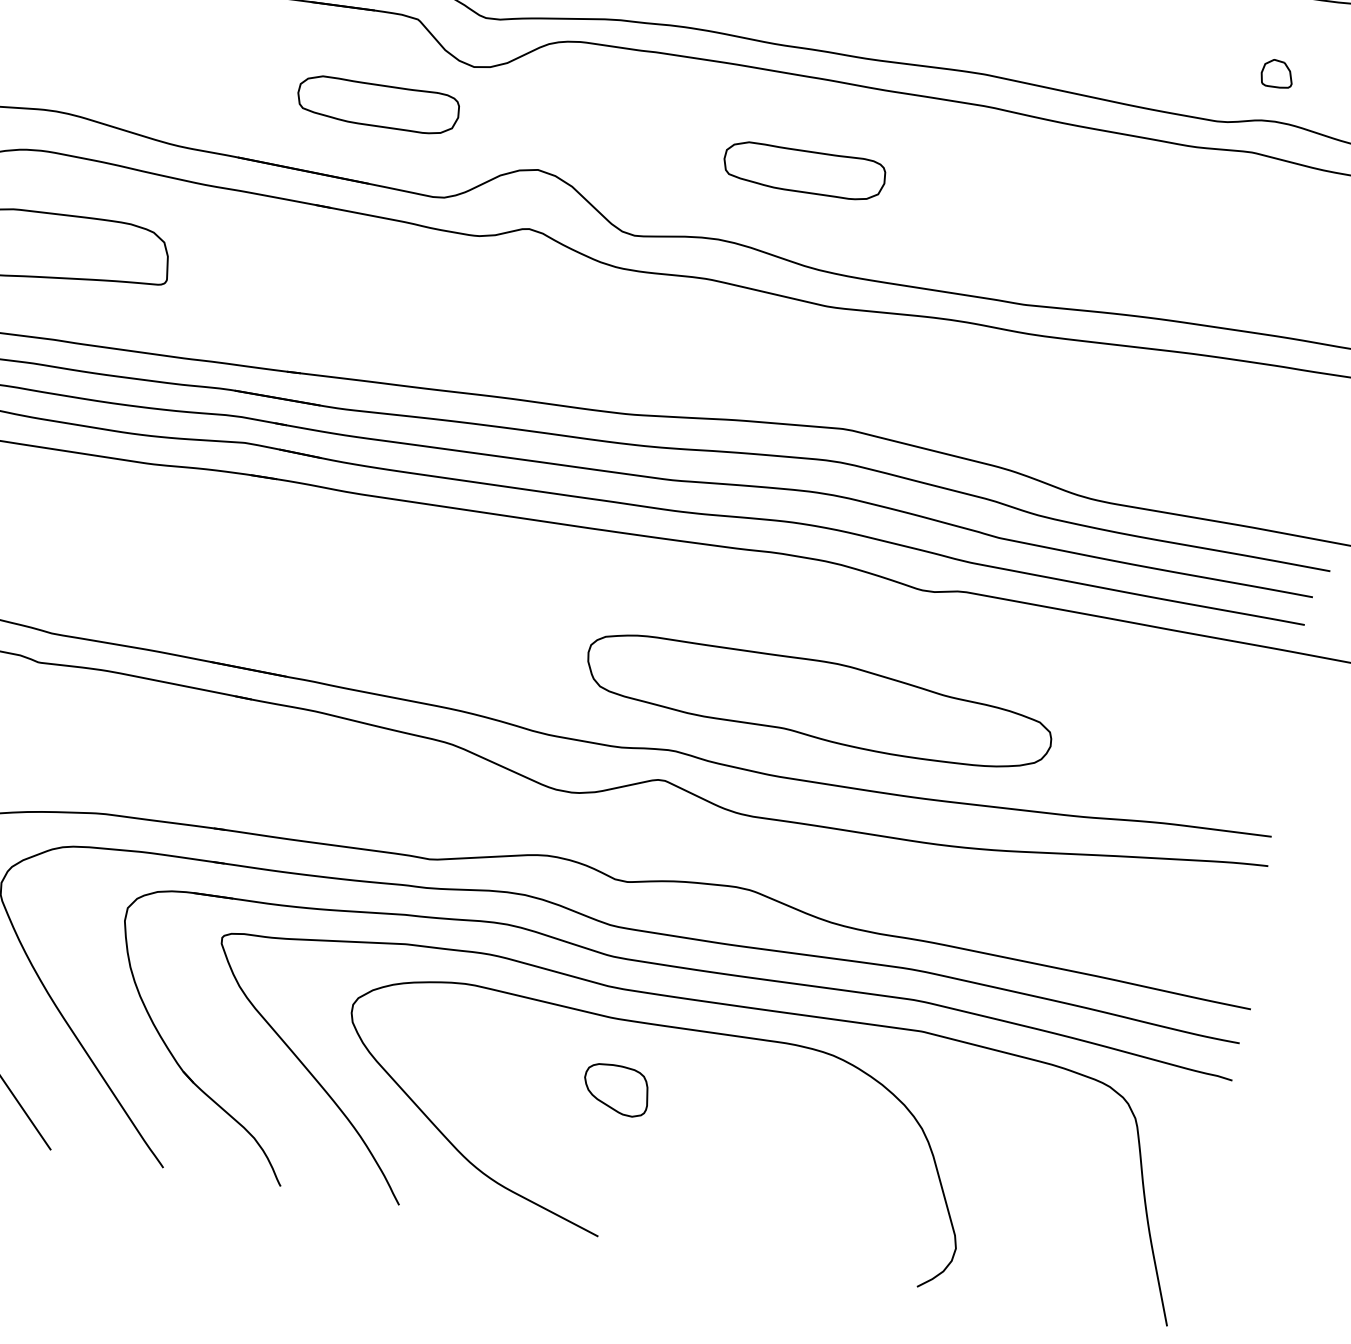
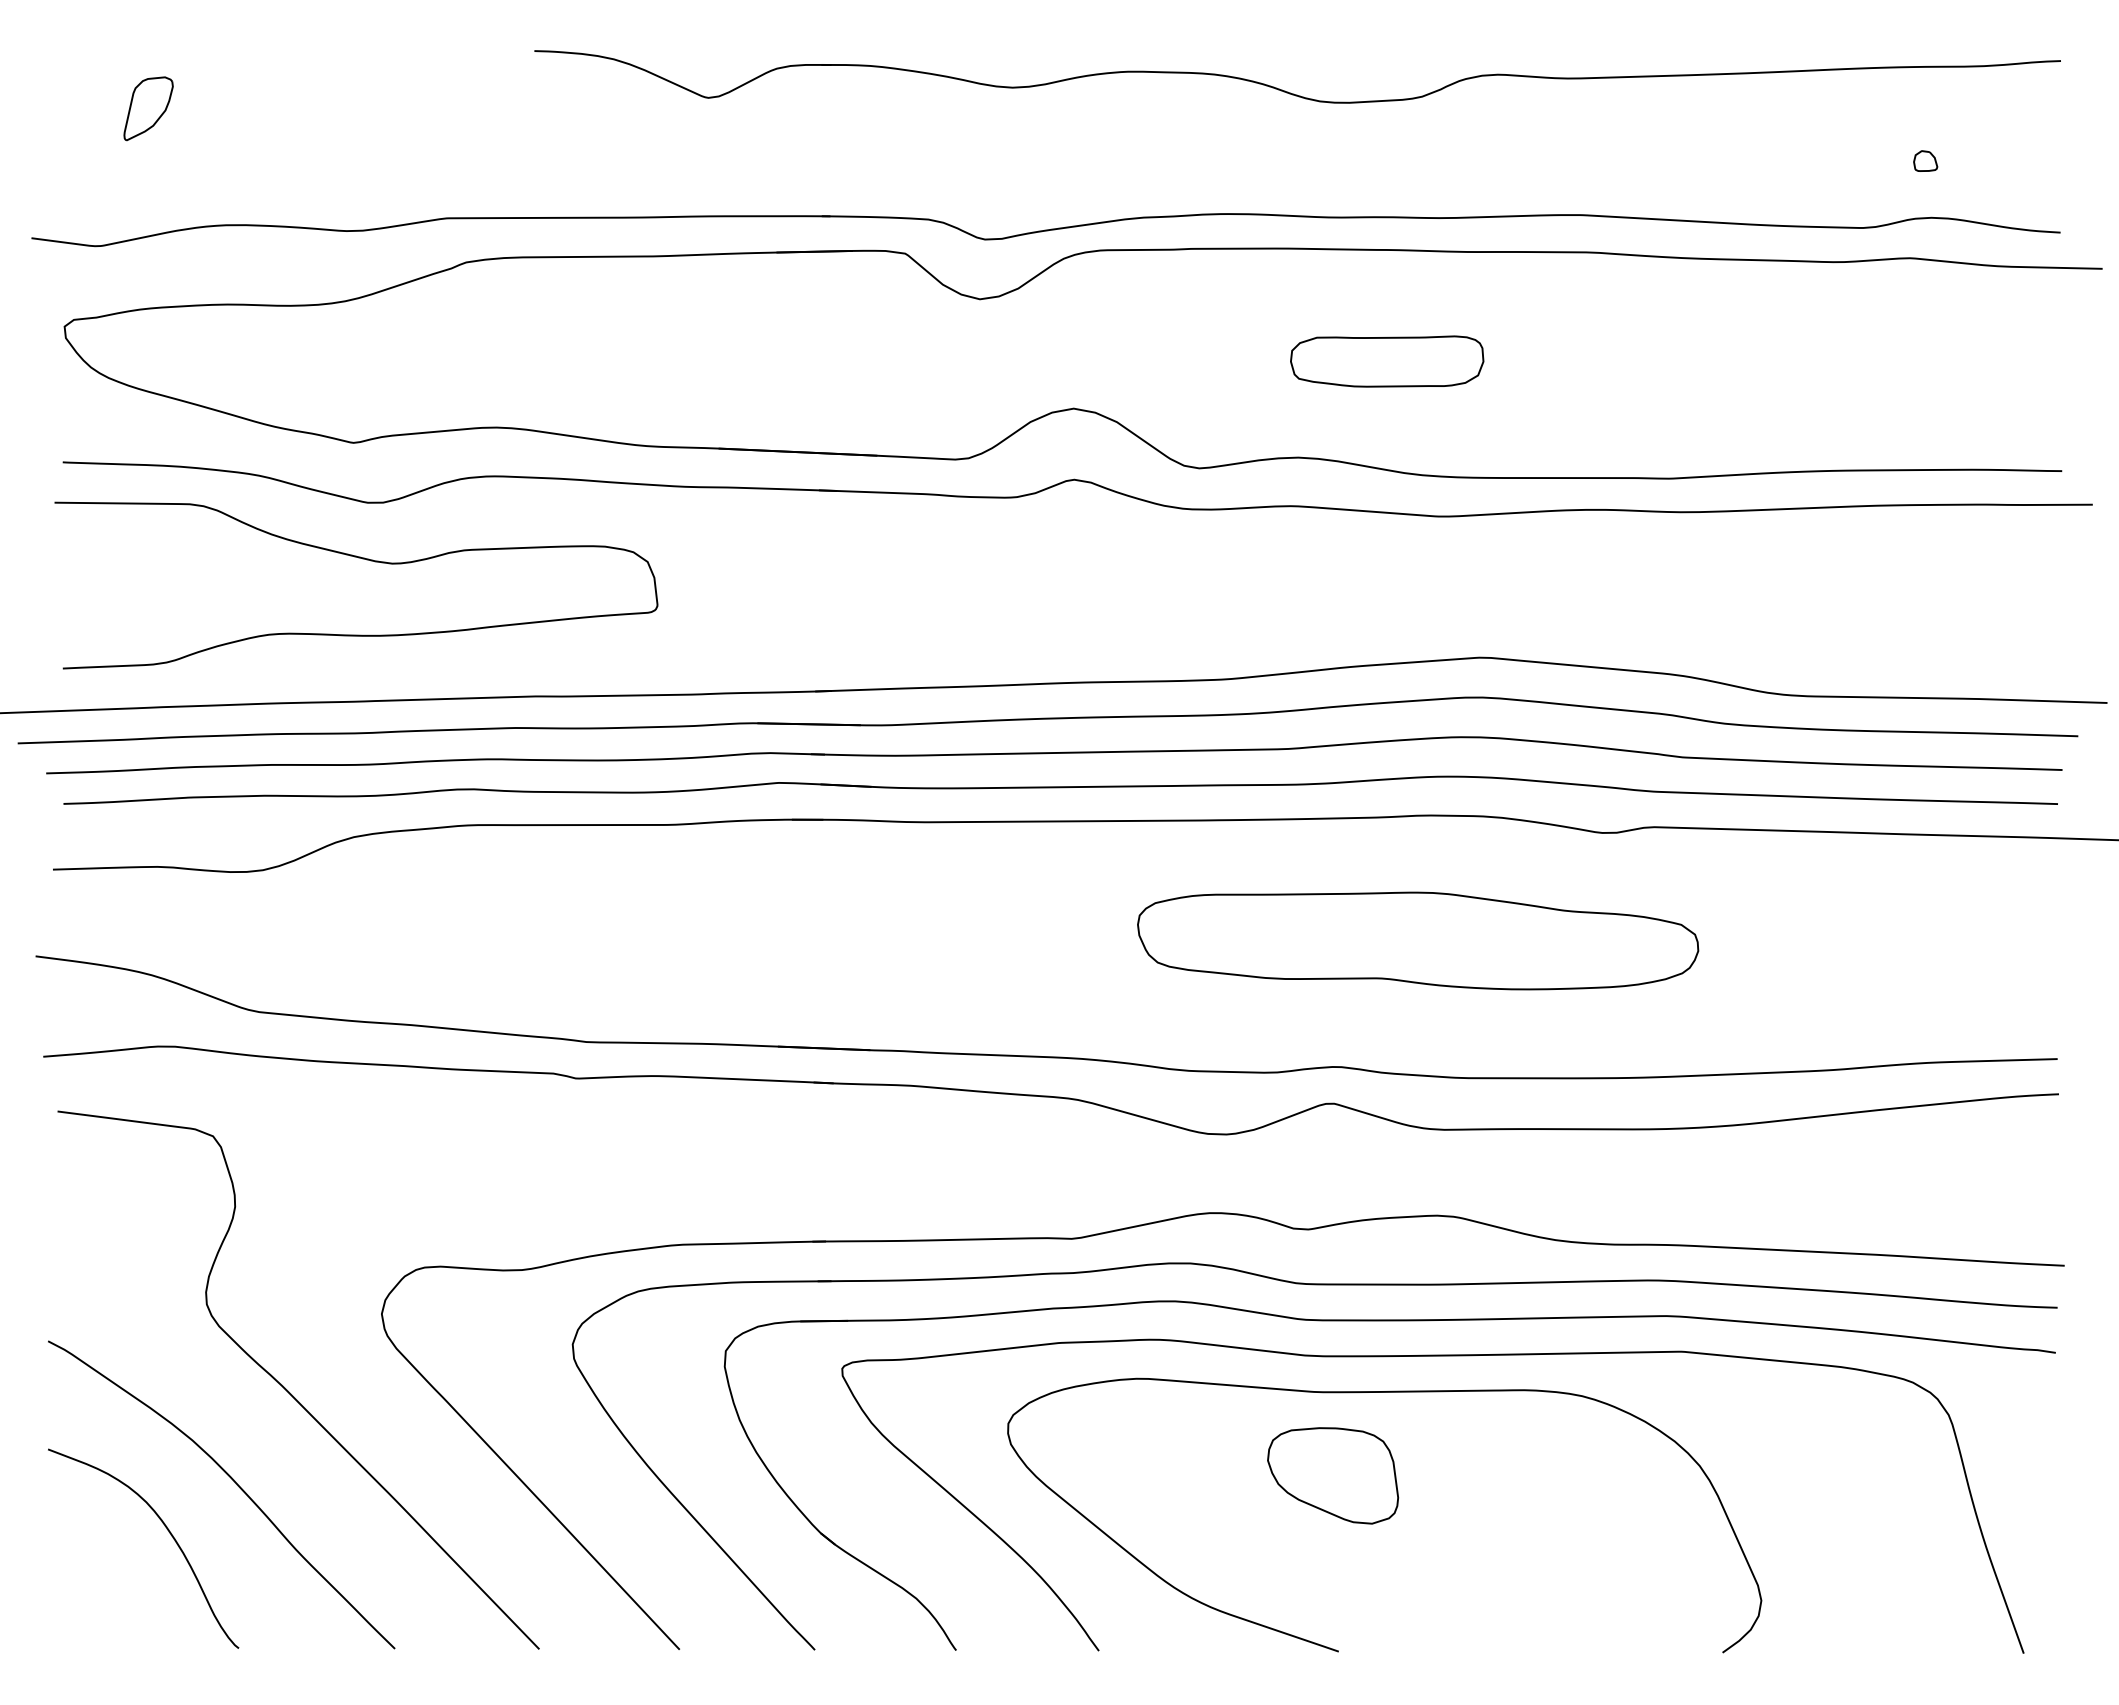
part: (1277, 73) -> (1925, 160), size x0.62
part: (378, 105) -> (874, 361), removed
part: (819, 701) -> (1418, 940), moved
part: (616, 1089) -> (1333, 1475), size x1.67

